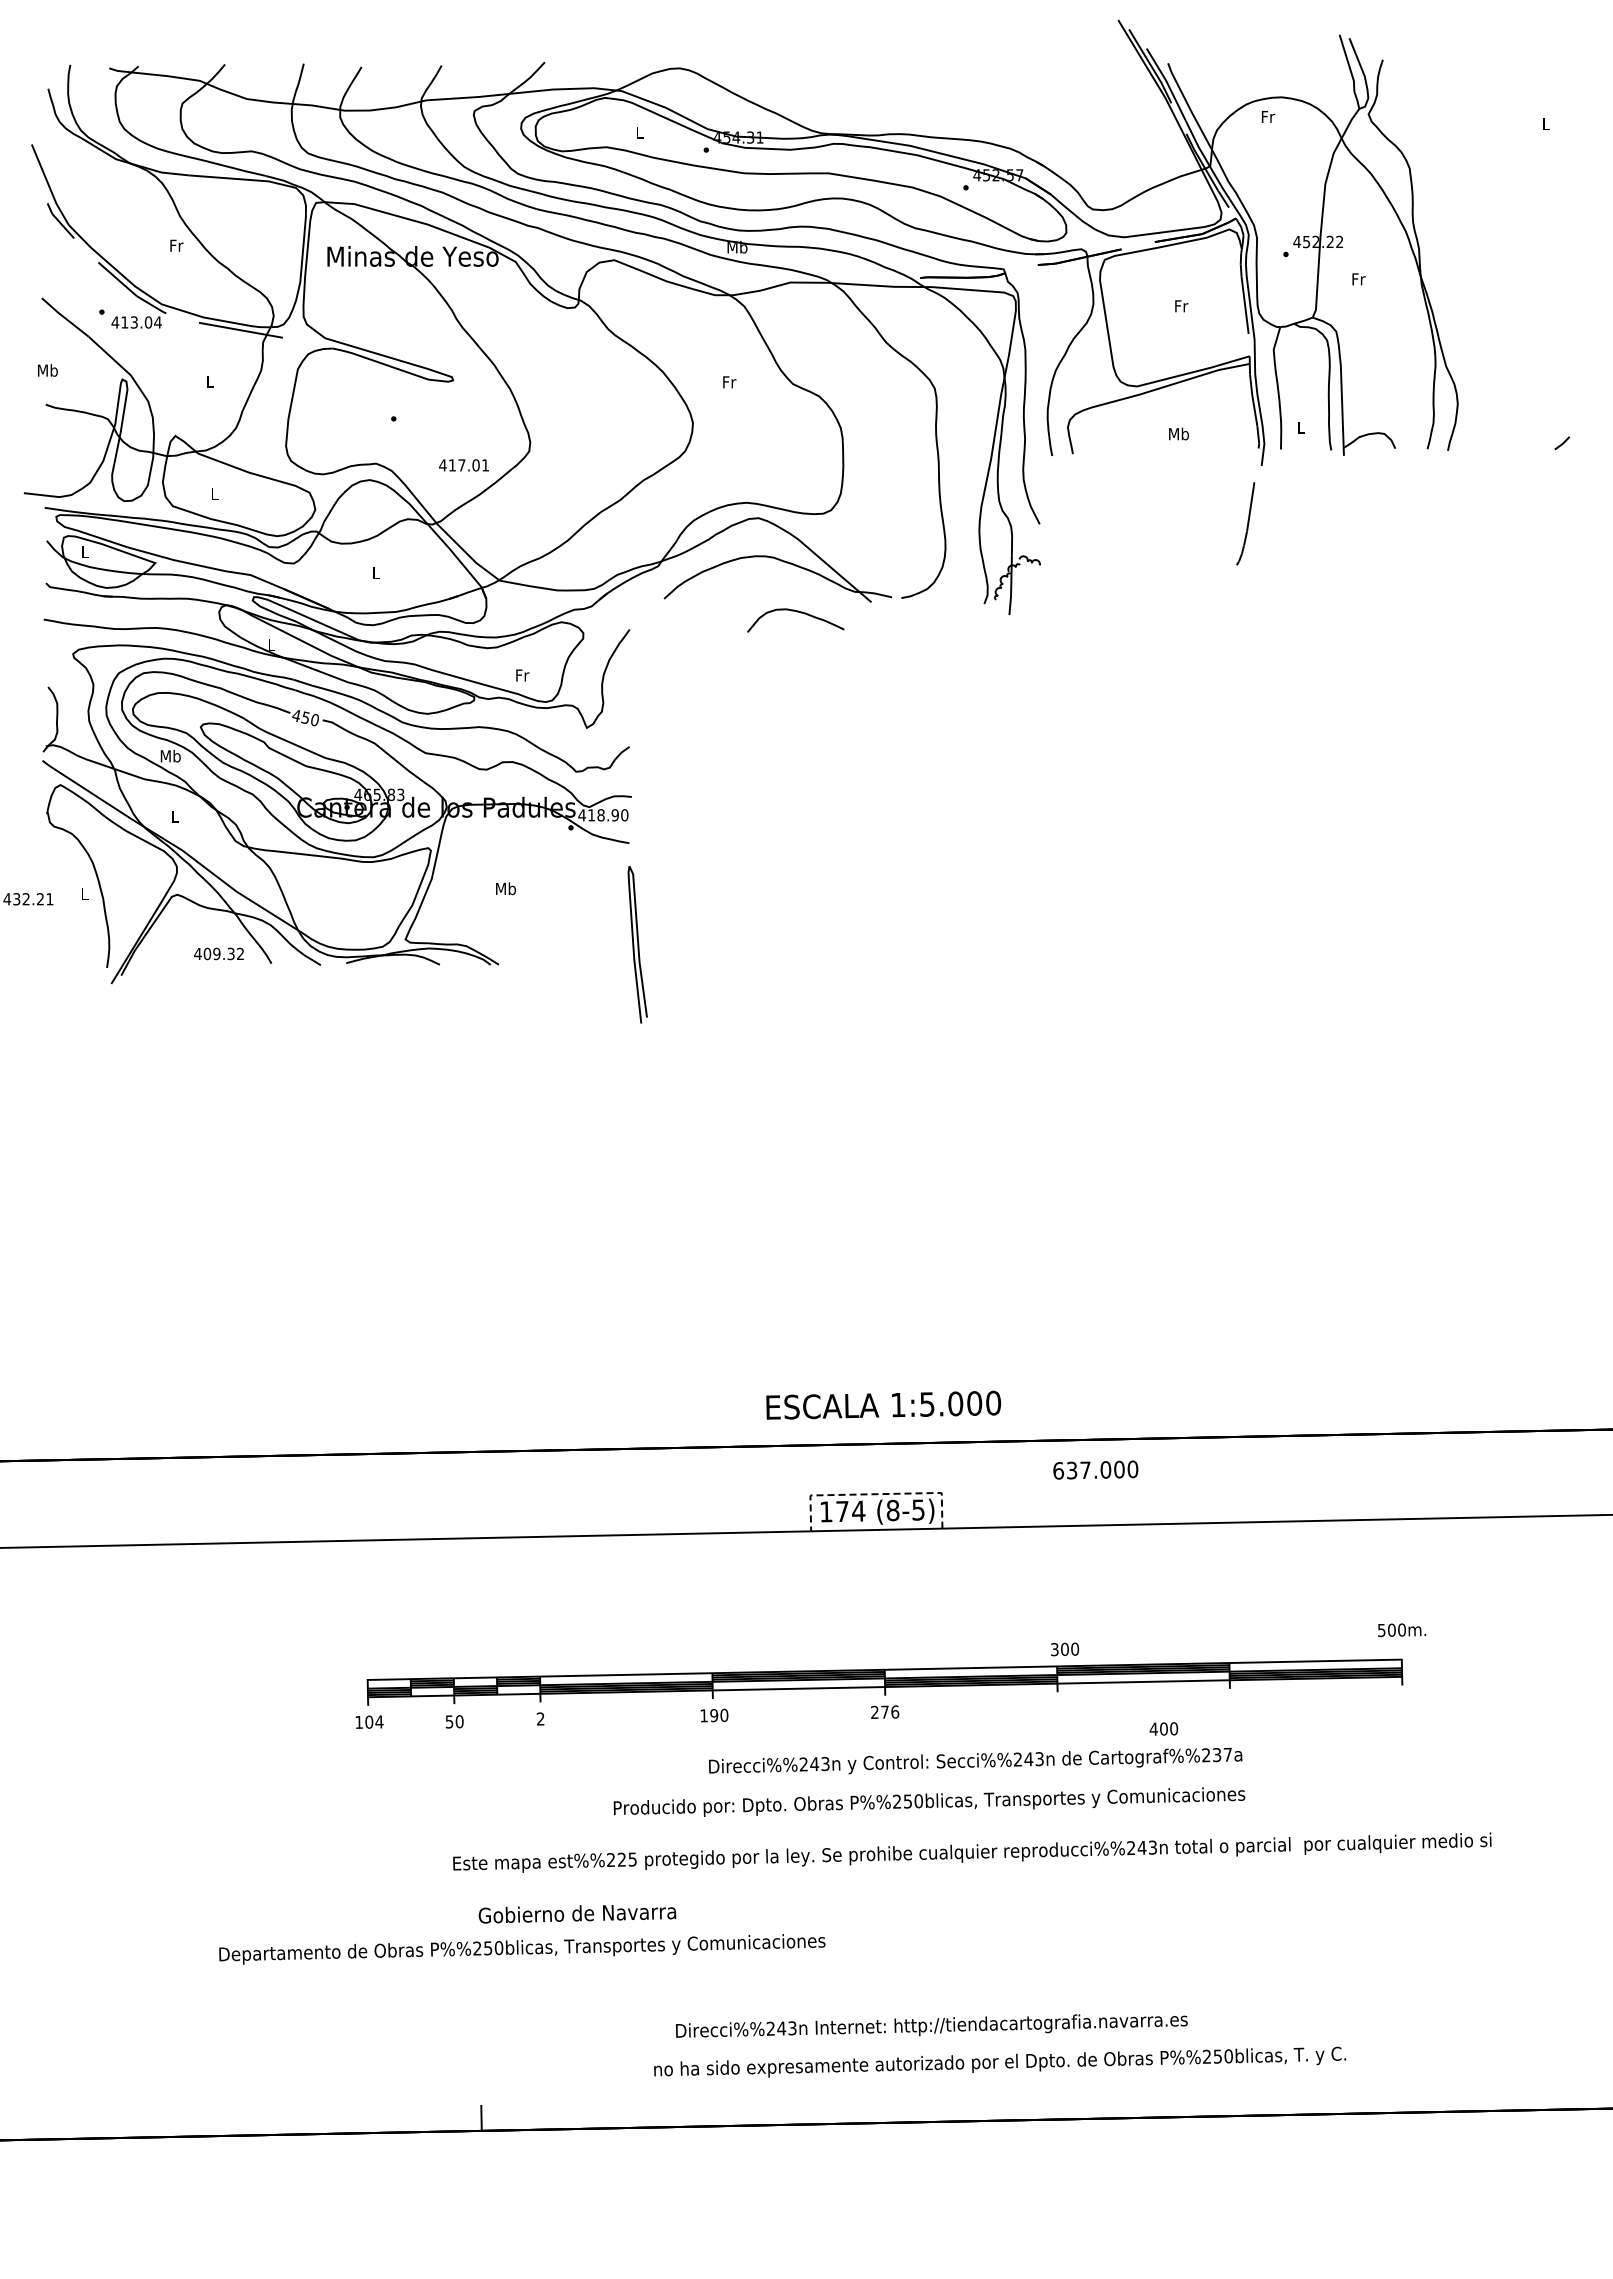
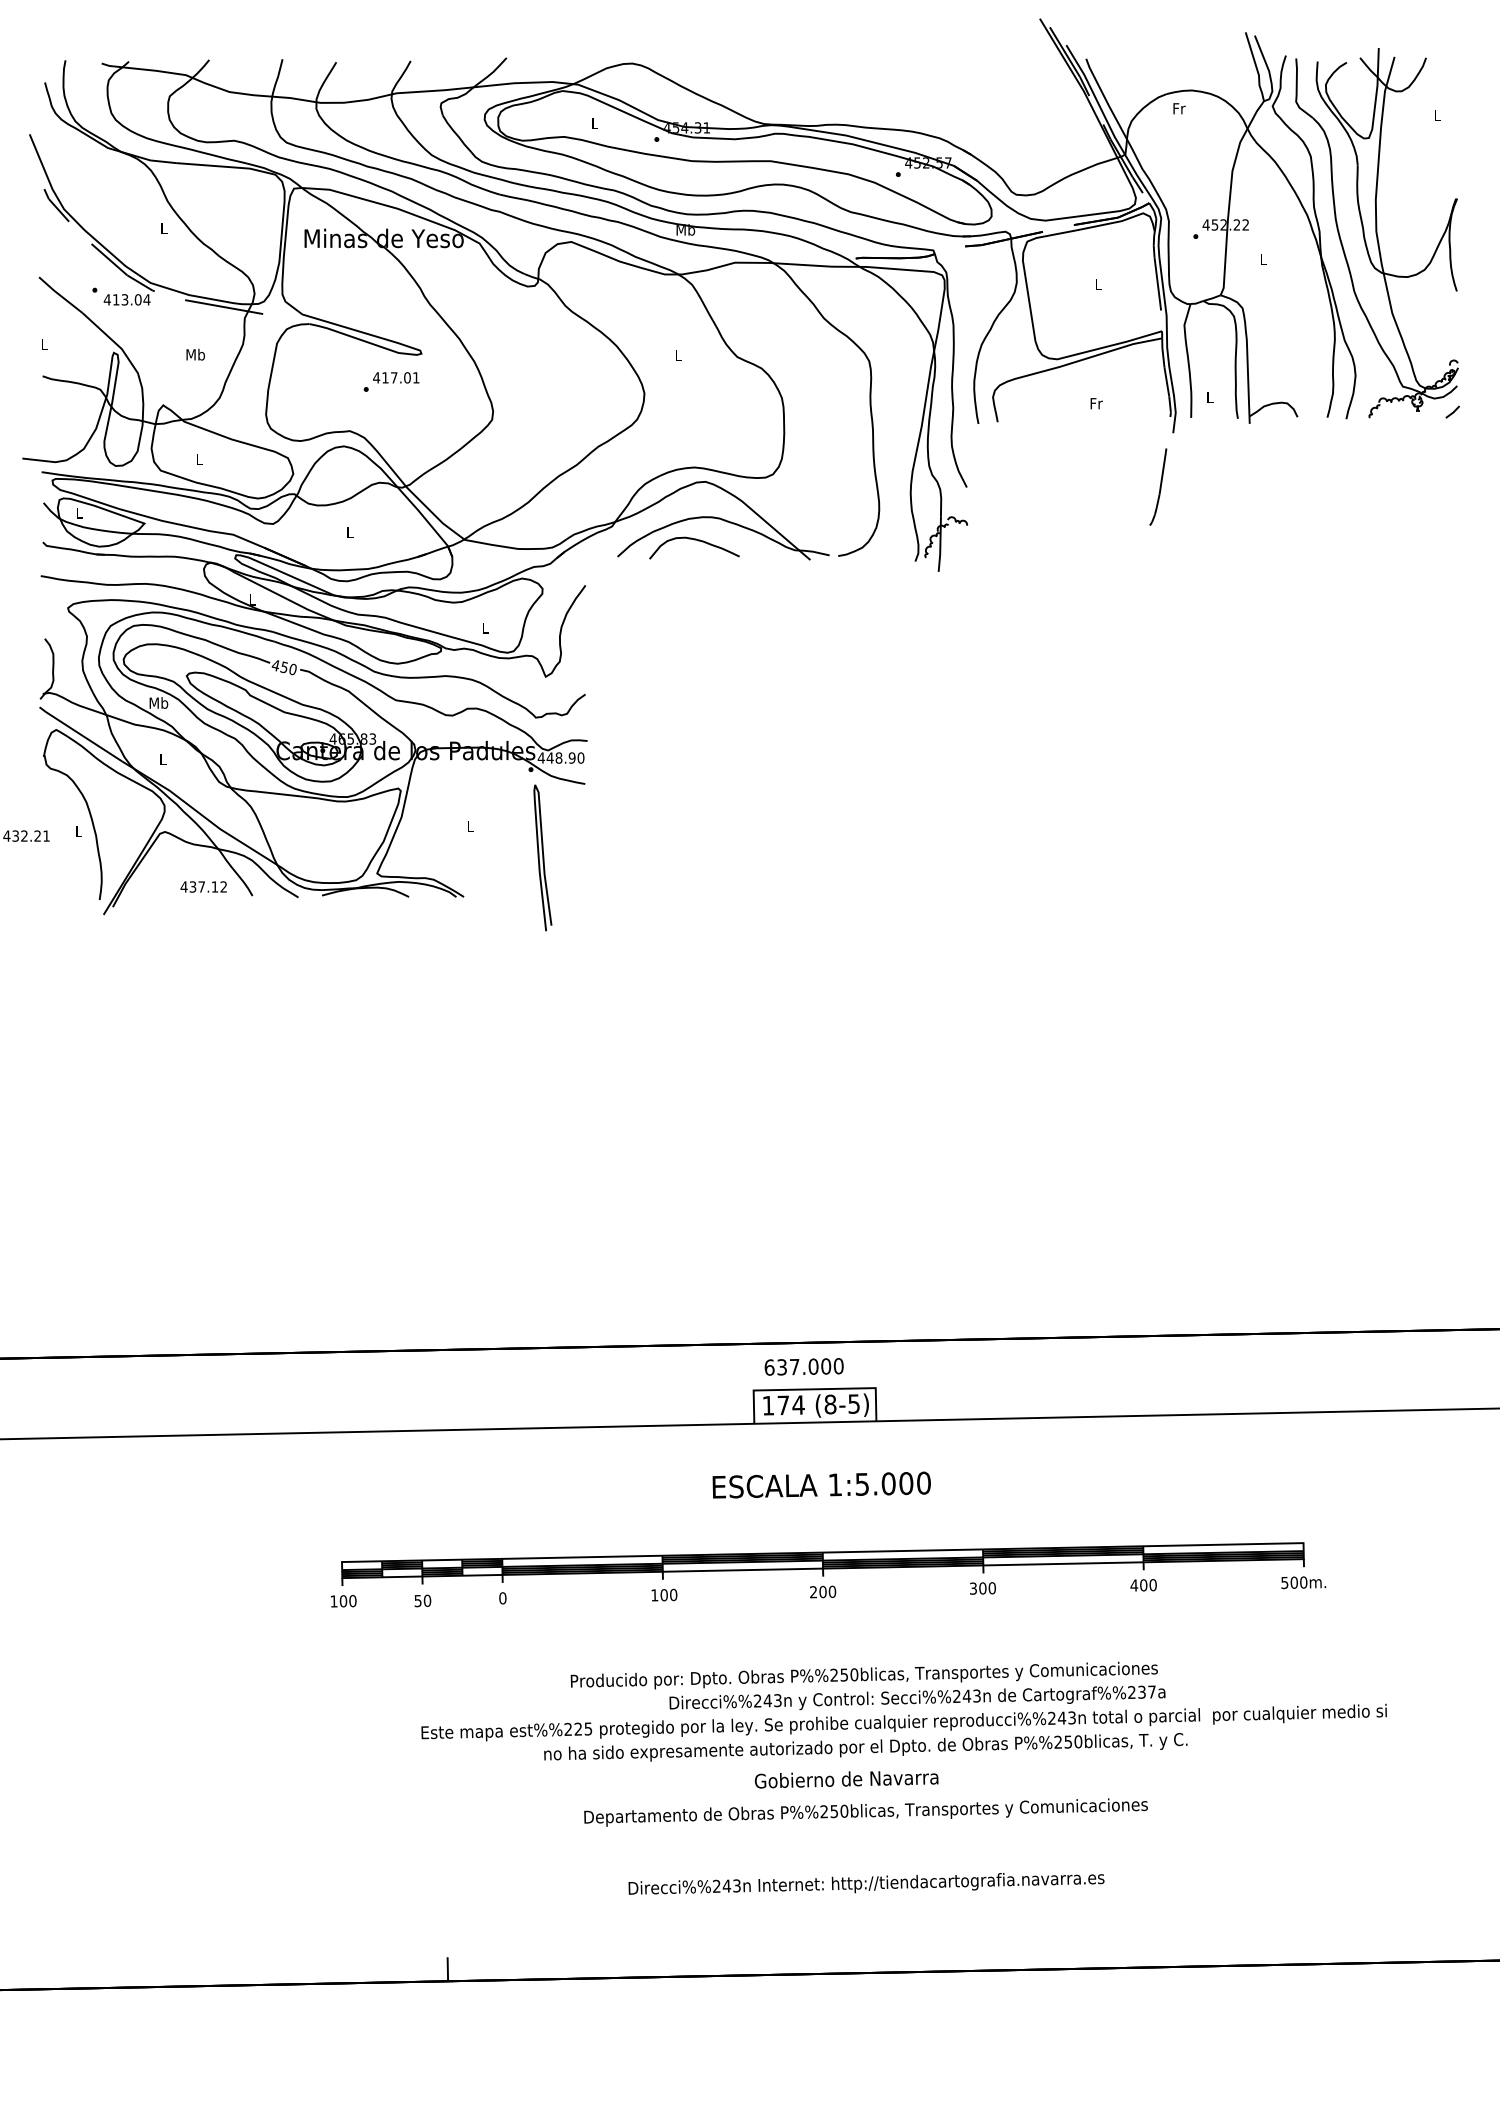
text: (176, 245) -> (164, 228), Fr -> L
part: (1480, 250) -> (1376, 232), added
text: (1358, 279) -> (1263, 259), Fr -> L
text: (1181, 306) -> (1098, 284), Fr -> L
text: (47, 370) -> (44, 344), Mb -> L
text: (210, 381) -> (195, 354), L -> Mb
text: (729, 382) -> (678, 355), Fr -> L
text: (1178, 433) -> (1095, 403), Mb -> Fr
text: (463, 465) -> (395, 377), moved
curve: (796, 612) -> (695, 540), moved
text: (522, 675) -> (485, 628), Fr -> L
text: (591, 815) -> (550, 758), 418.90 -> 448.90
text: (505, 888) -> (470, 826), Mb -> L
curve: (637, 944) -> (542, 857), moved
text: (218, 953) -> (203, 886), 409.32 -> 437.12
text: (883, 1404) -> (821, 1484), moved
text: (1095, 1469) -> (803, 1366), moved
line: (876, 1494) -> (815, 1389), dashed -> solid
text: (1402, 1630) -> (1304, 1582), moved
text: (1065, 1649) -> (983, 1588), moved
text: (890, 1711) -> (828, 1591), 276 -> 200
text: (714, 1715) -> (664, 1595), 190 -> 100
text: (540, 1718) -> (502, 1597), 2 -> 0
text: (379, 1721) -> (352, 1600), 104 -> 100
text: (1163, 1728) -> (1143, 1584), moved
text: (975, 1760) -> (917, 1697), moved
text: (577, 1914) -> (846, 1780), moved
text: (522, 1949) -> (866, 1812), moved
text: (1000, 2061) -> (866, 1746), moved

